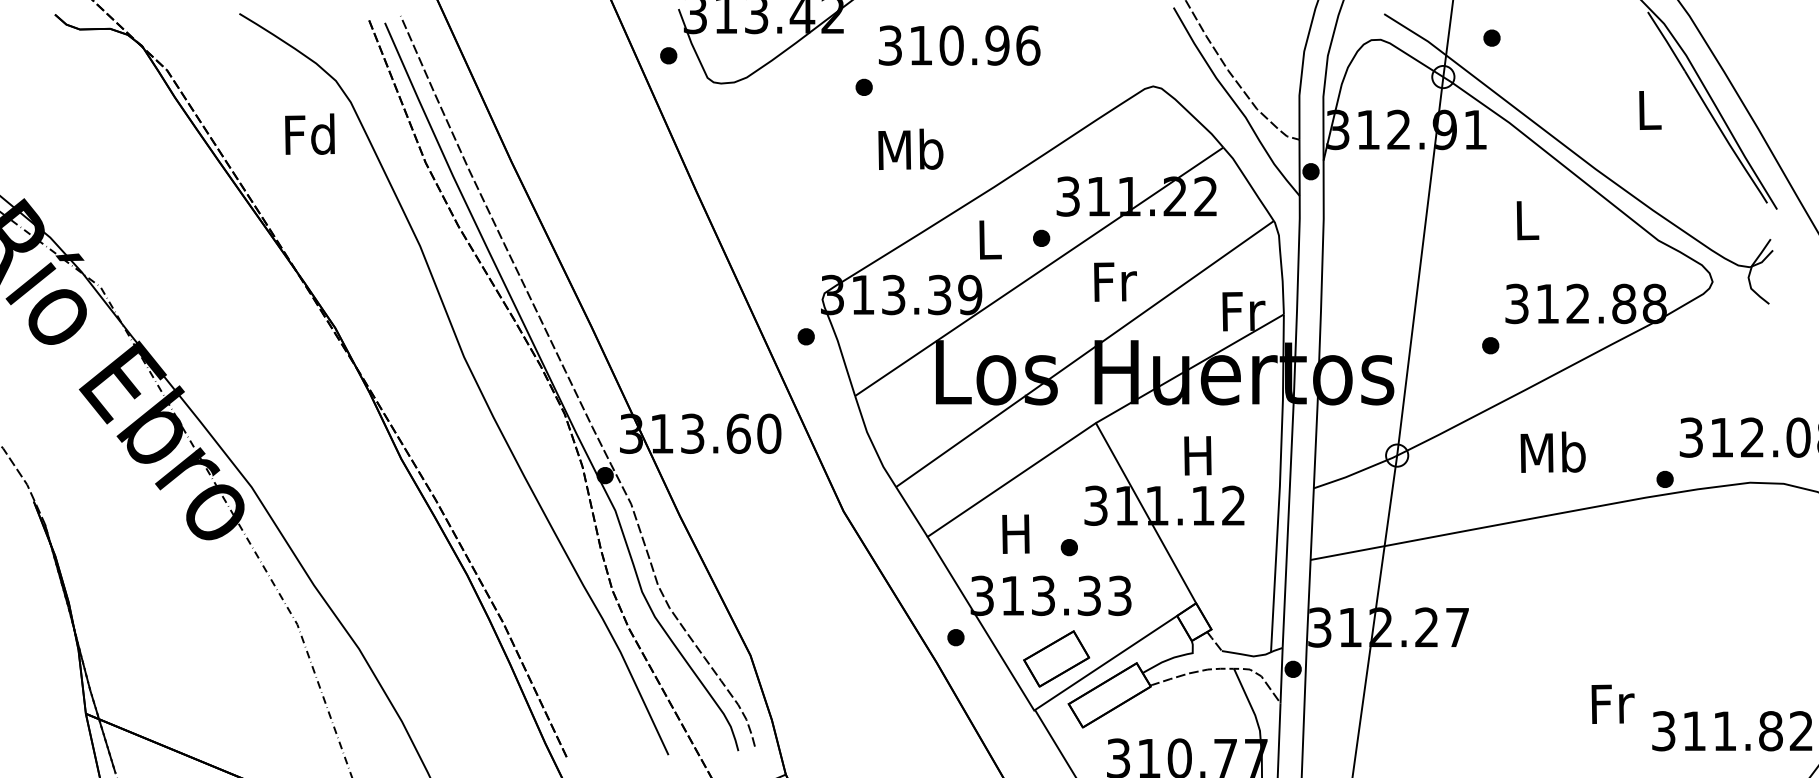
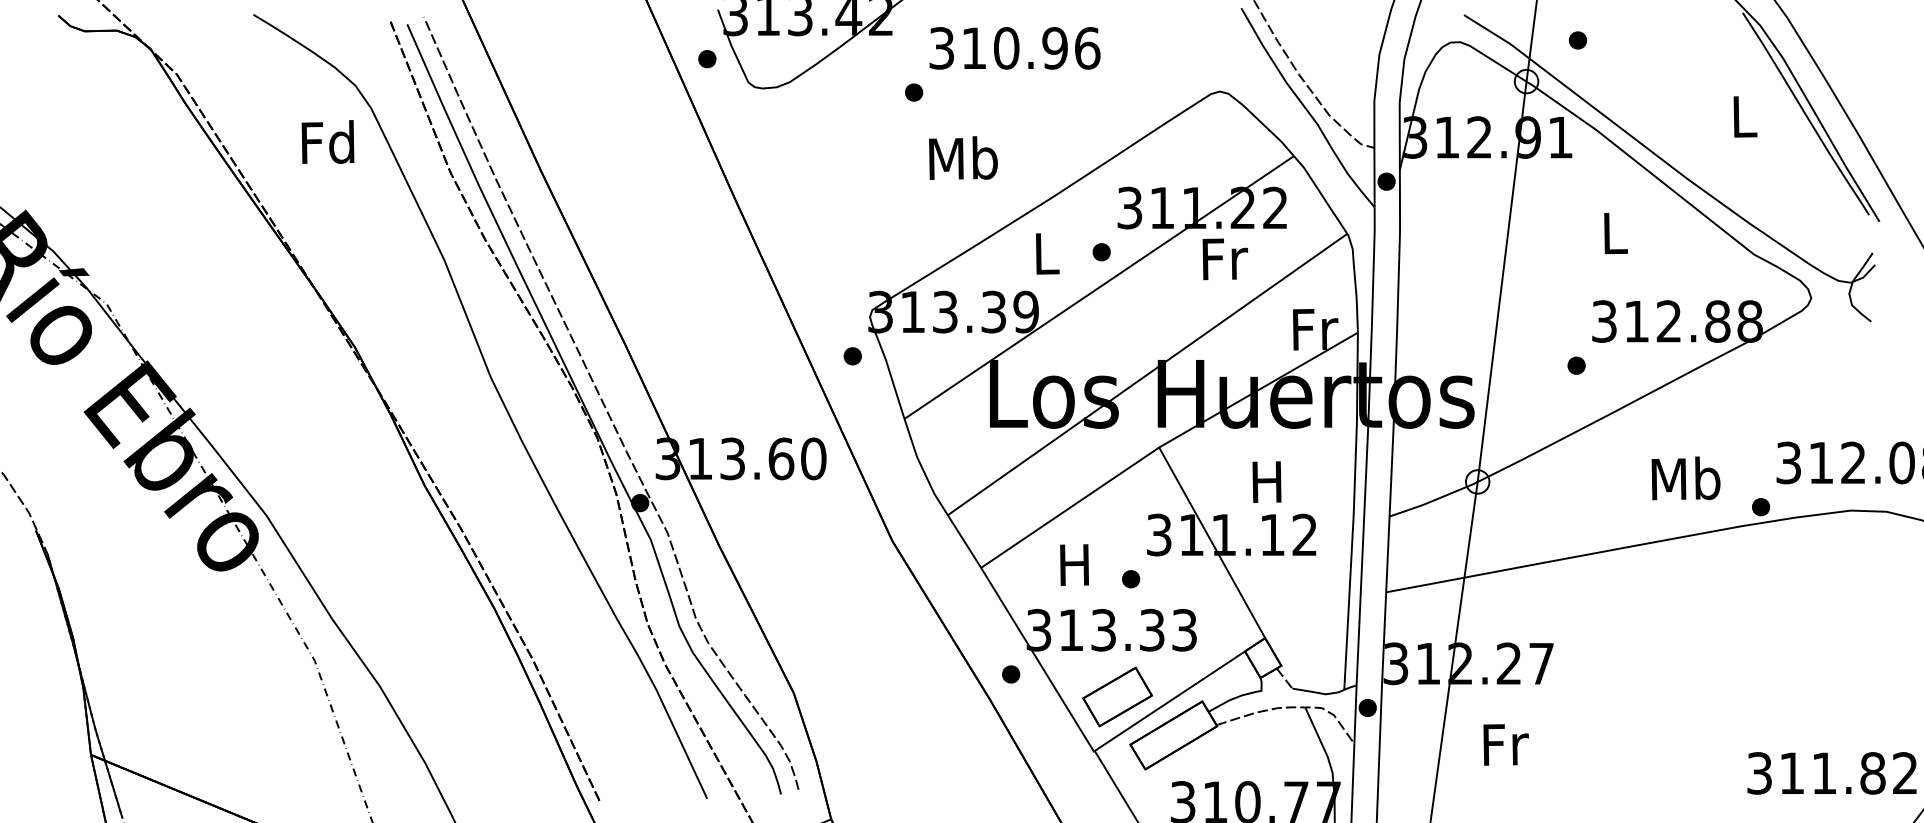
text: (1115, 281) -> (1225, 258), moved
text: (1552, 451) -> (1685, 477), moved
text: (1612, 703) -> (1505, 744), moved

